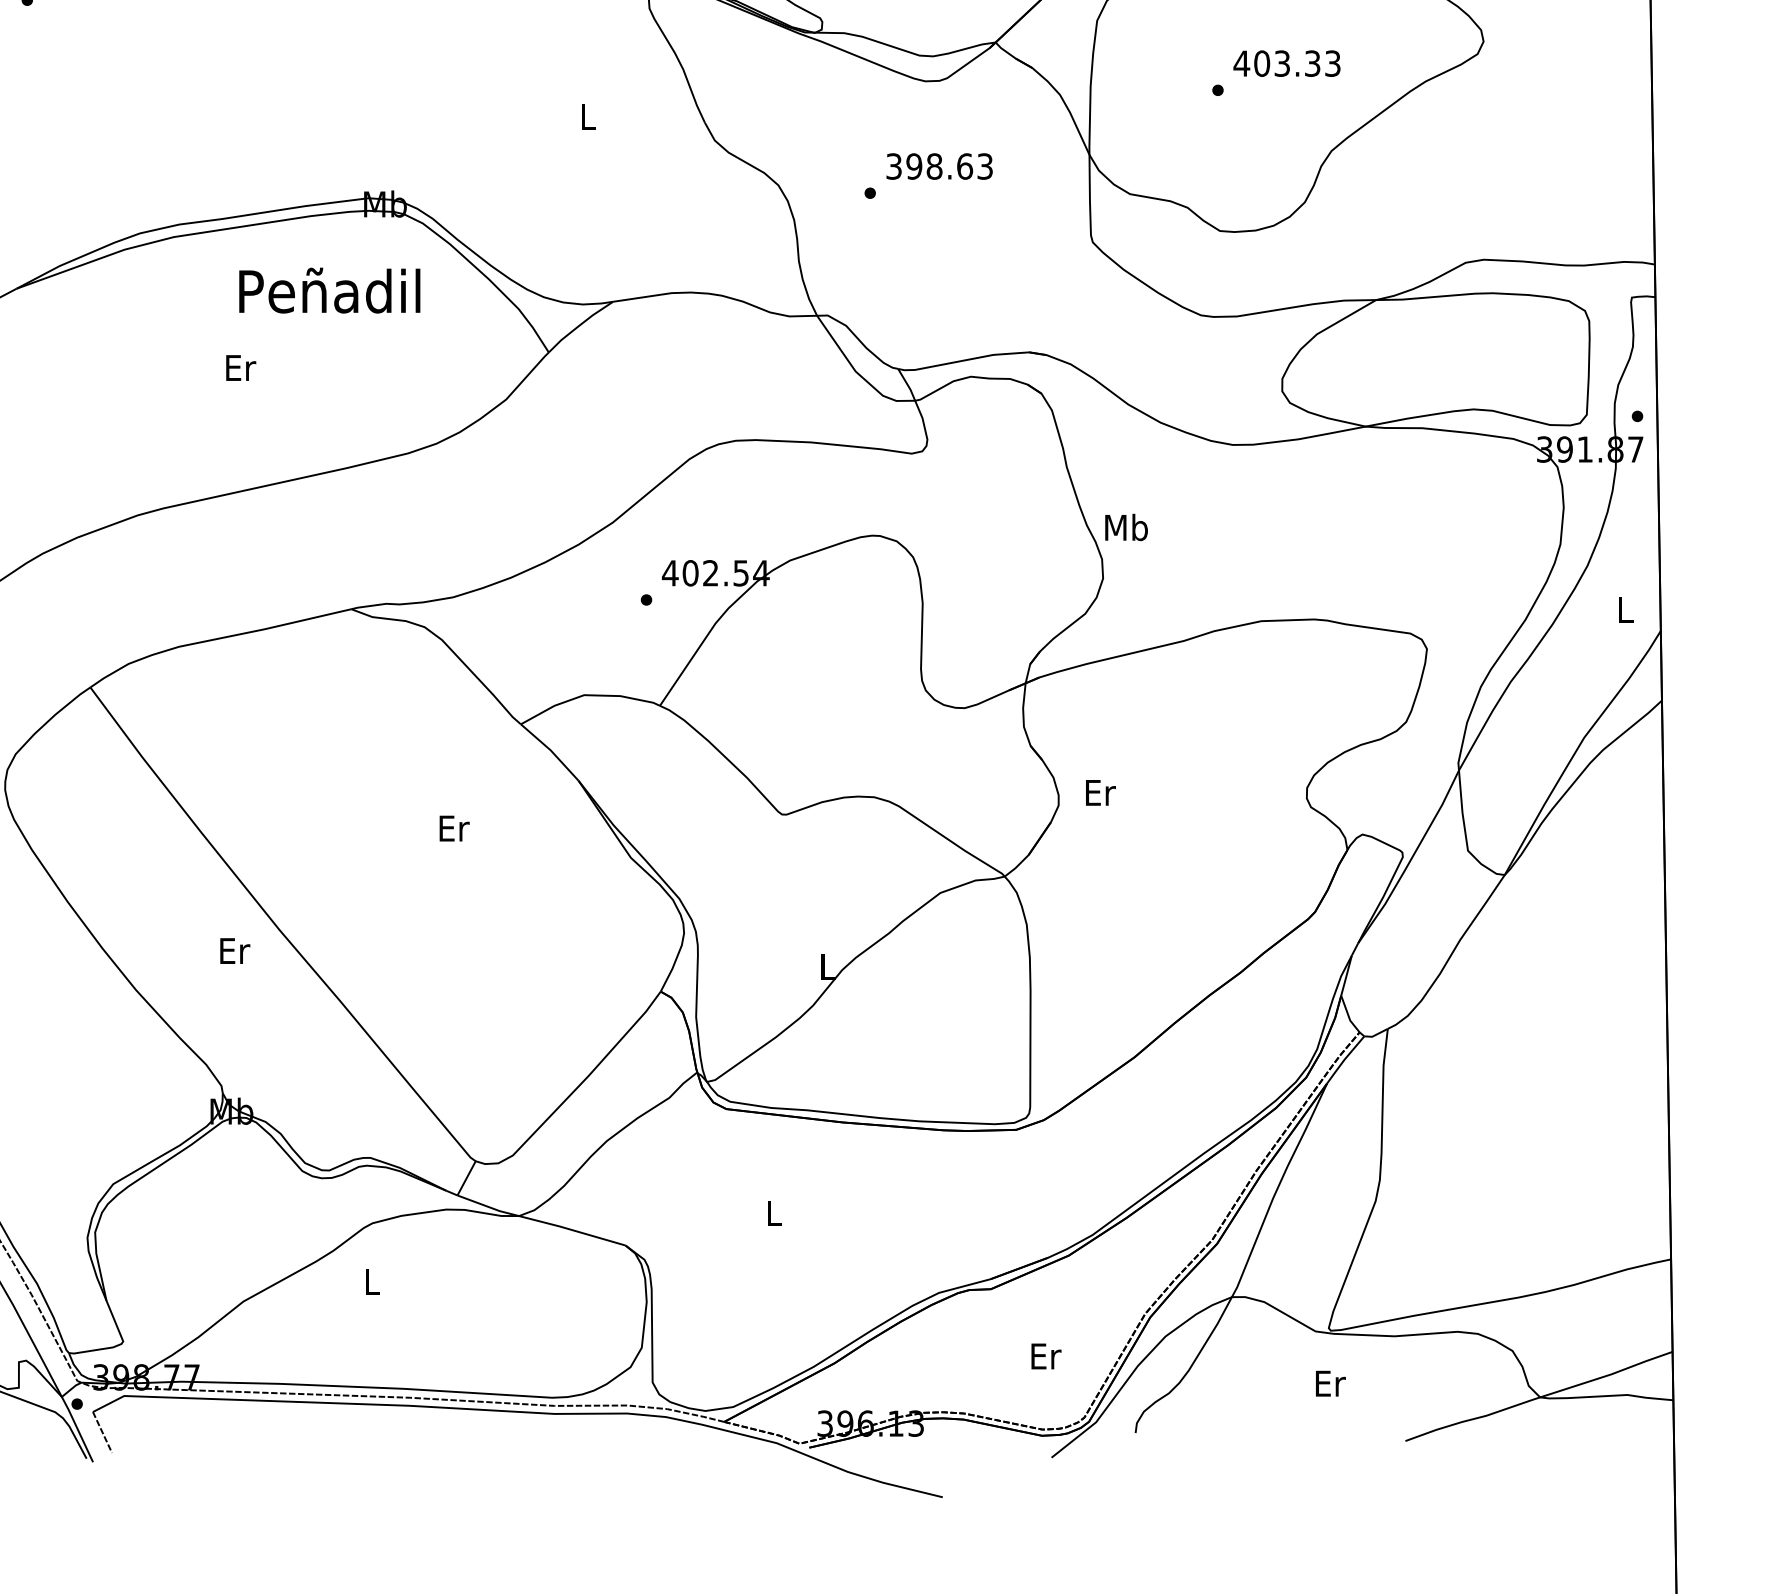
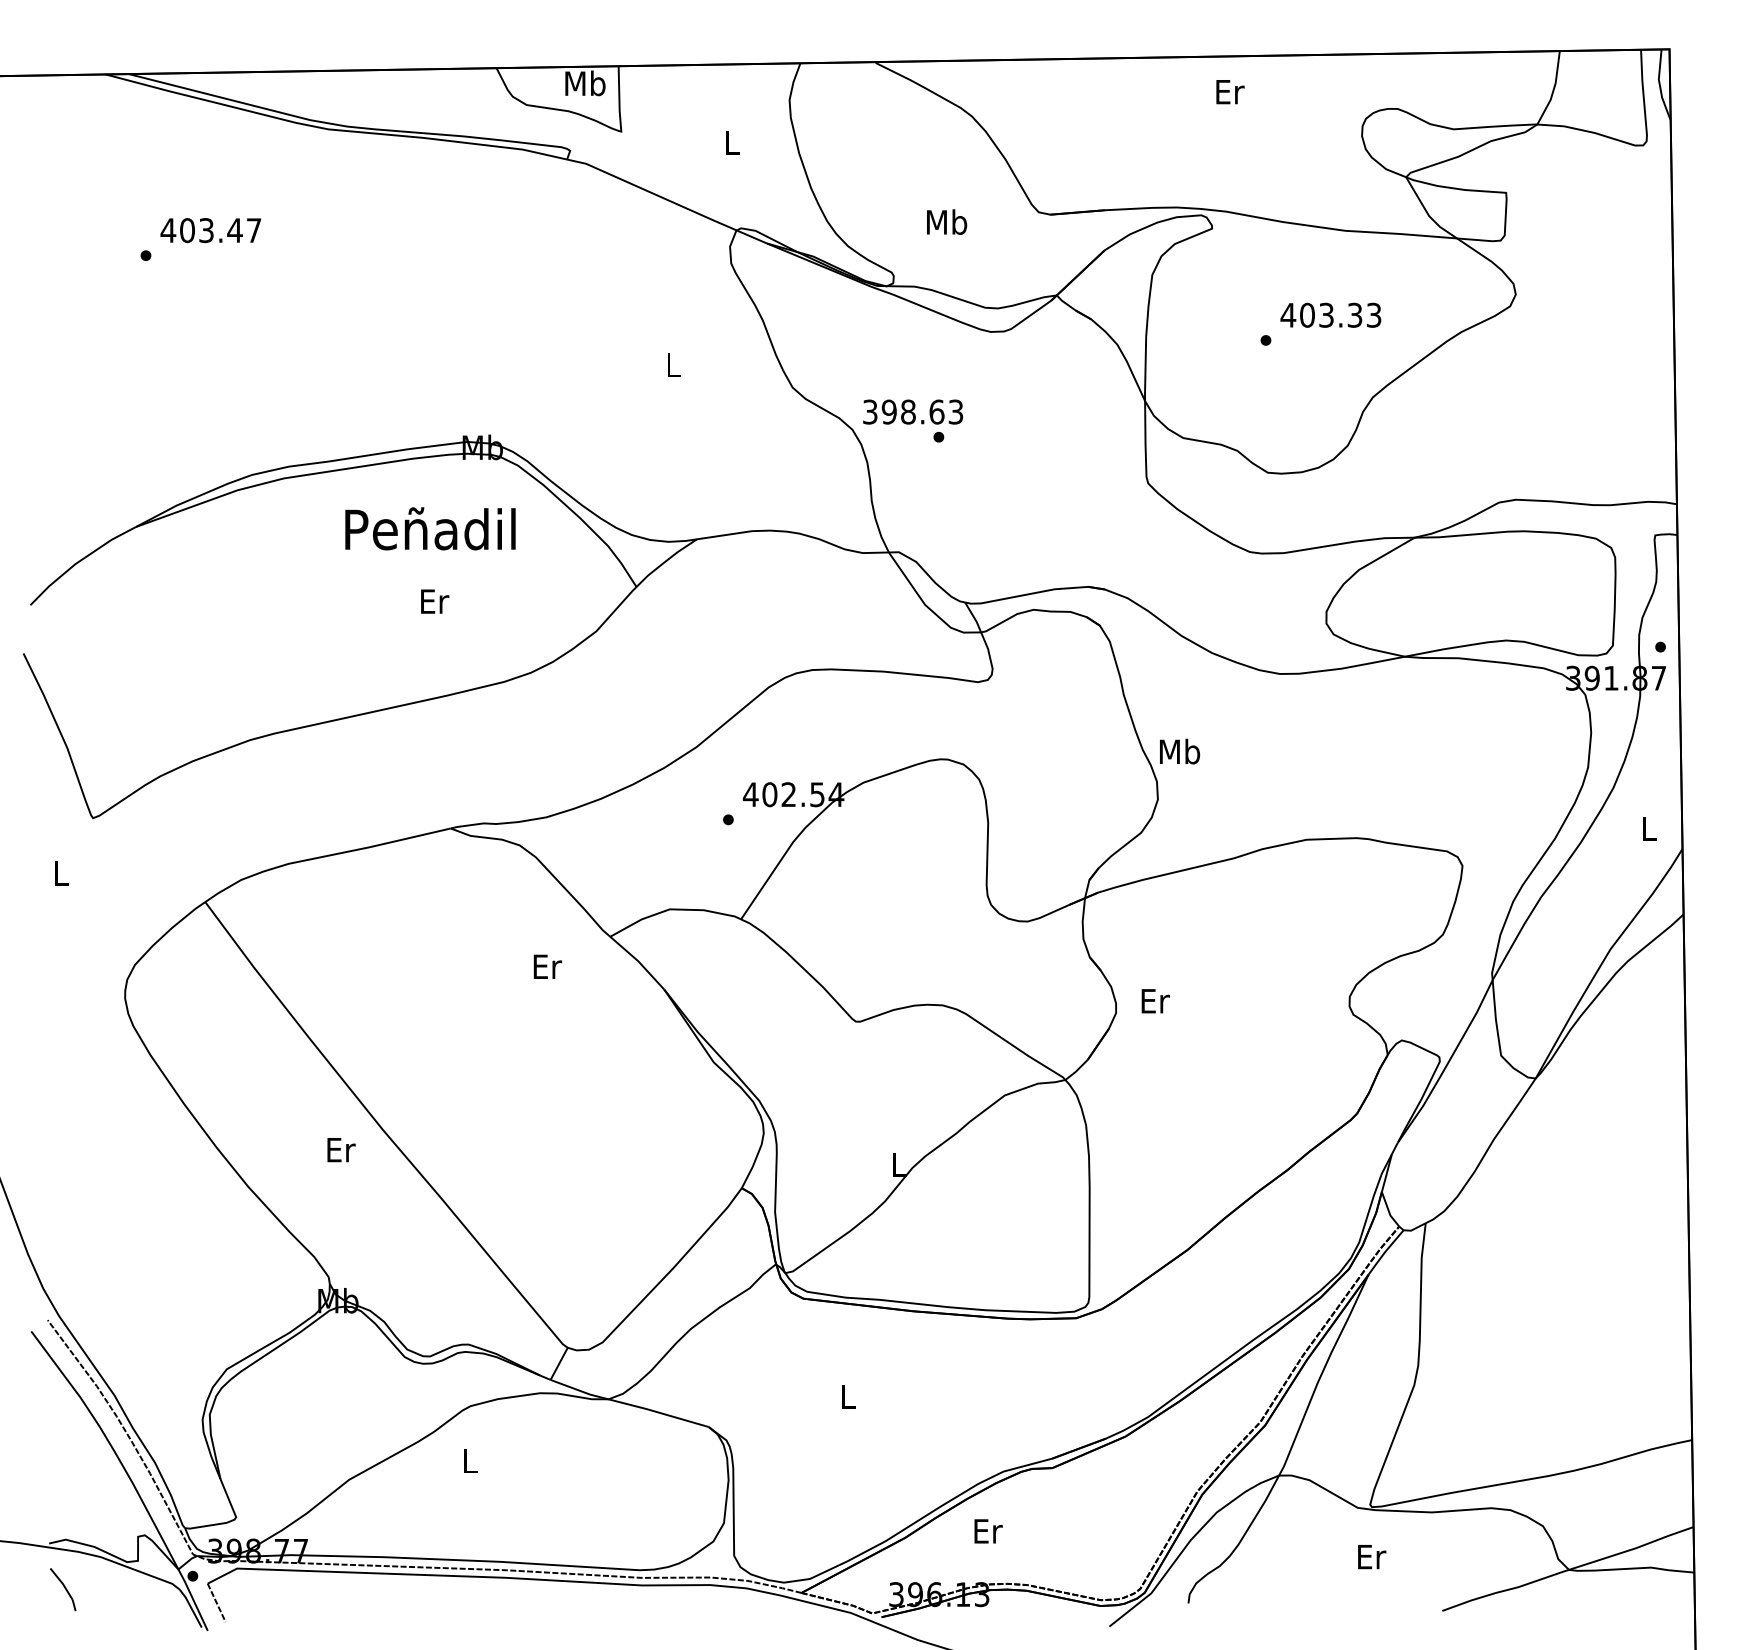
text: (940, 165) -> (913, 411), moved
text: (241, 367) -> (435, 601), moved
text: (454, 828) -> (547, 966), moved
text: (1046, 1356) -> (988, 1531), moved

